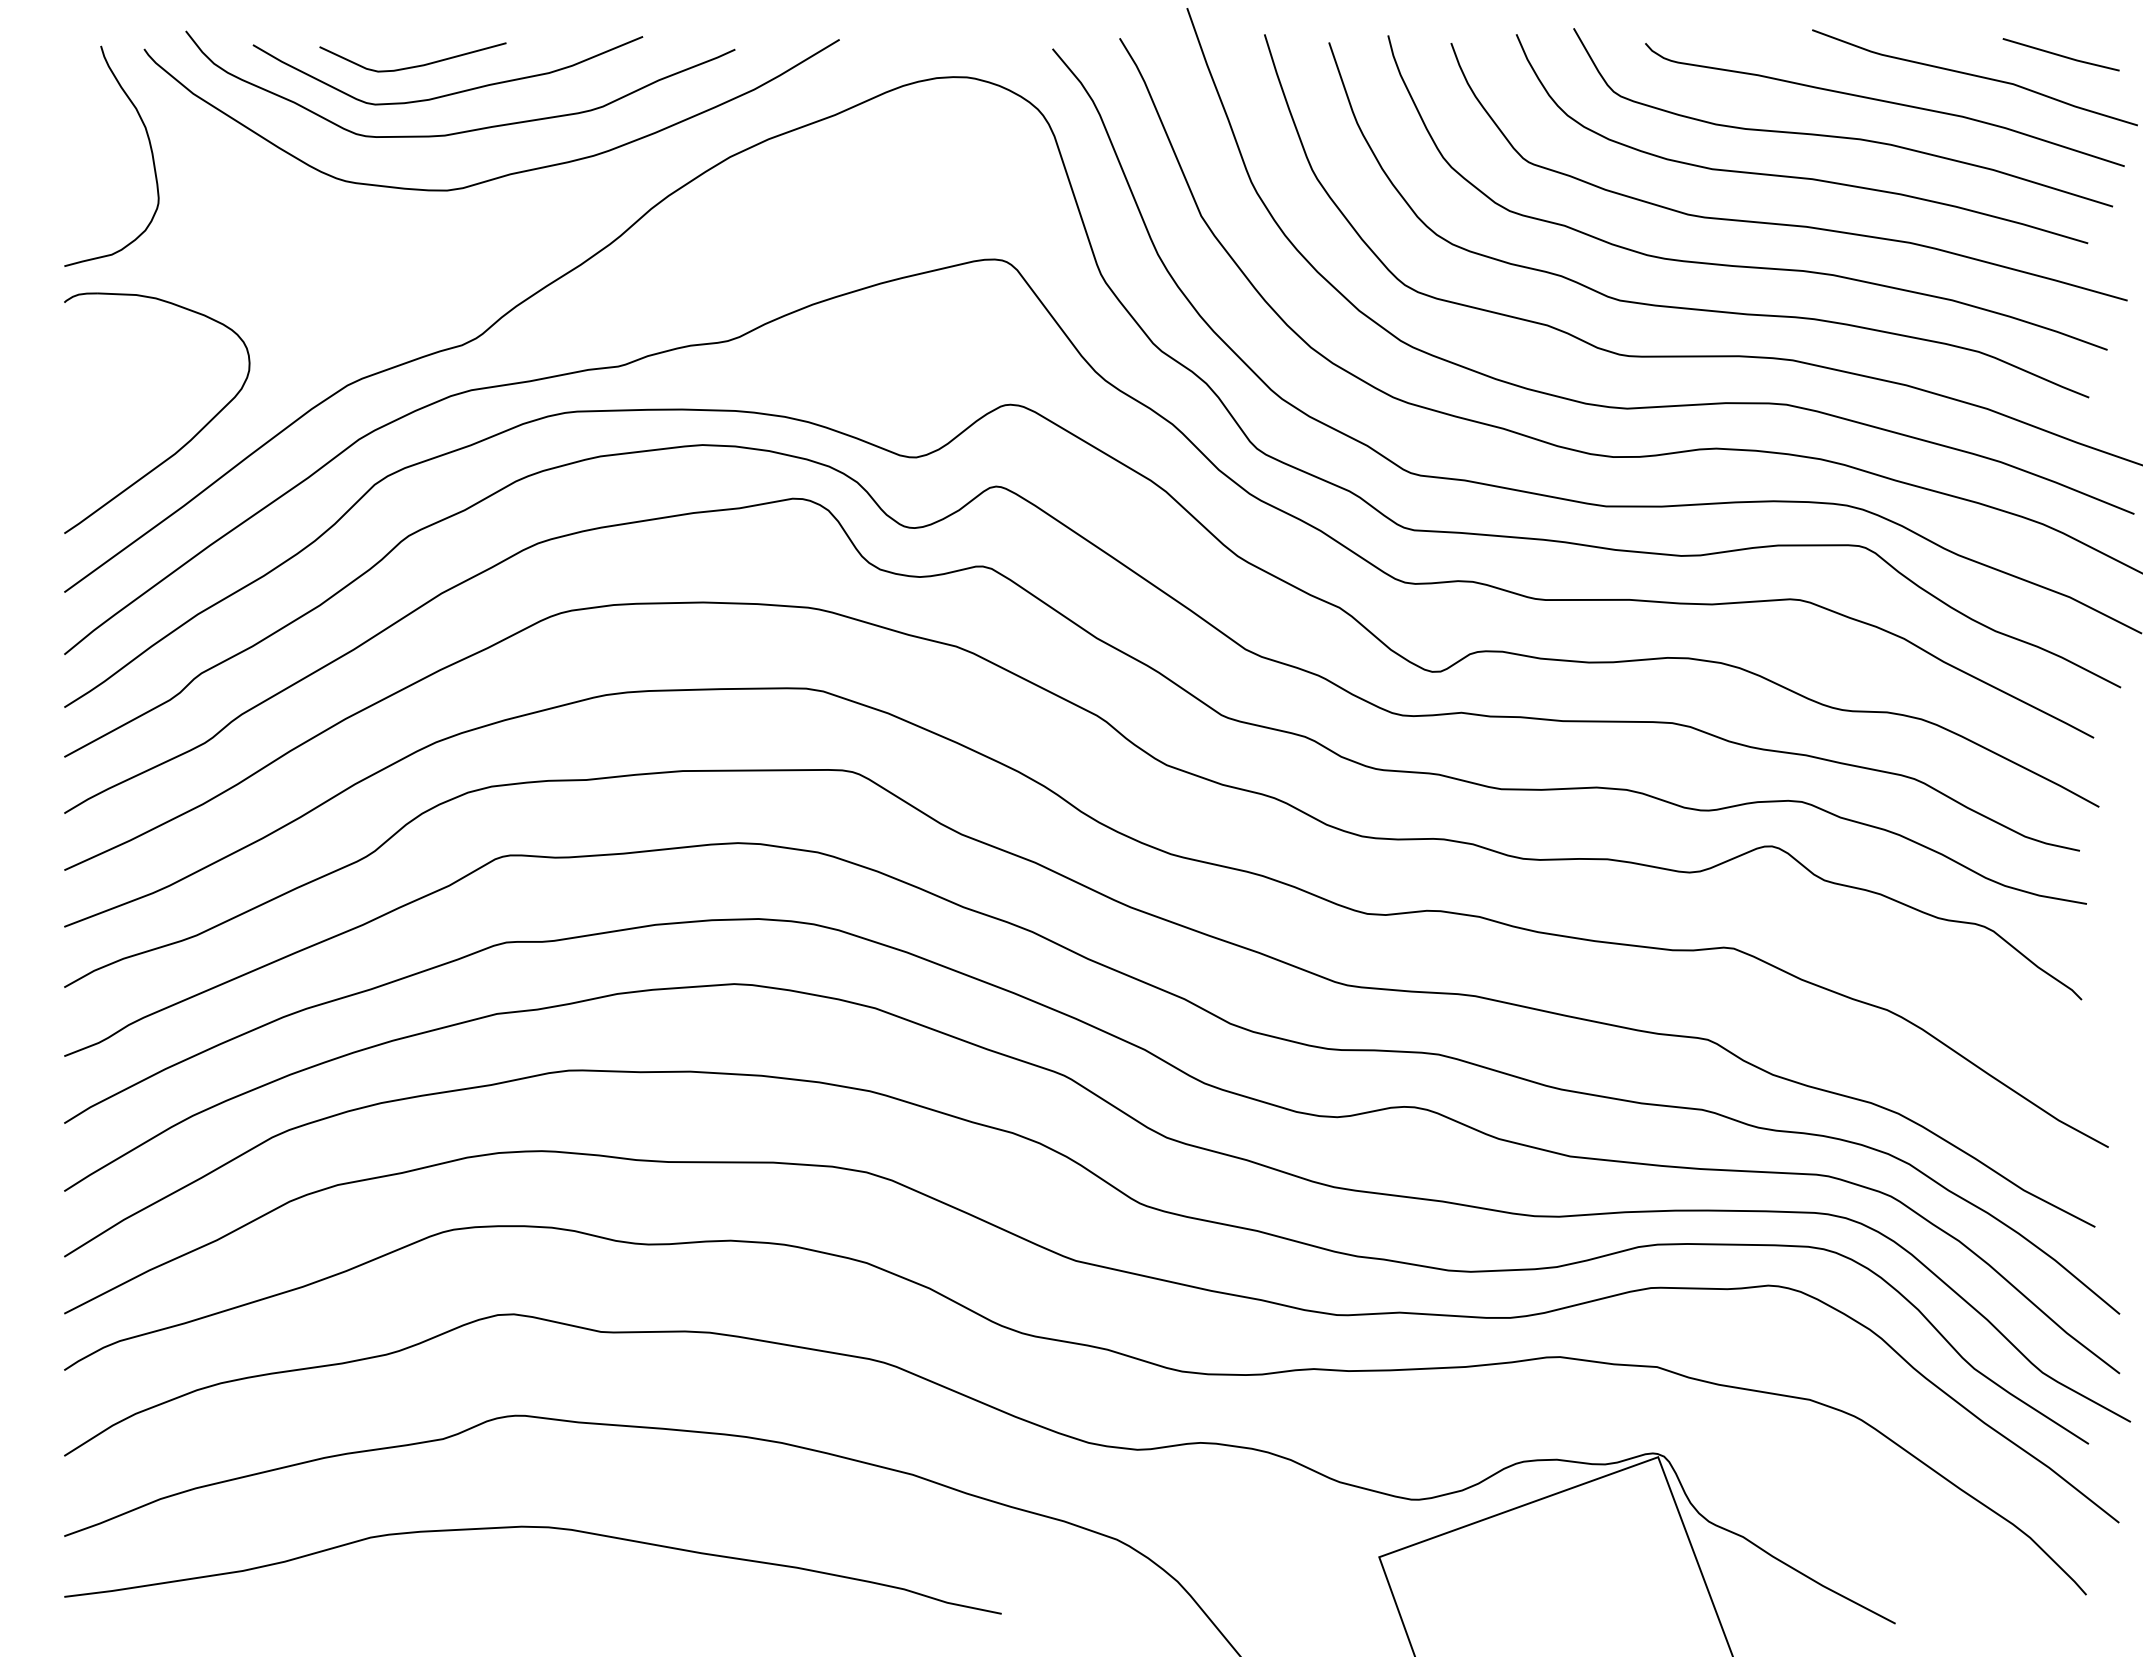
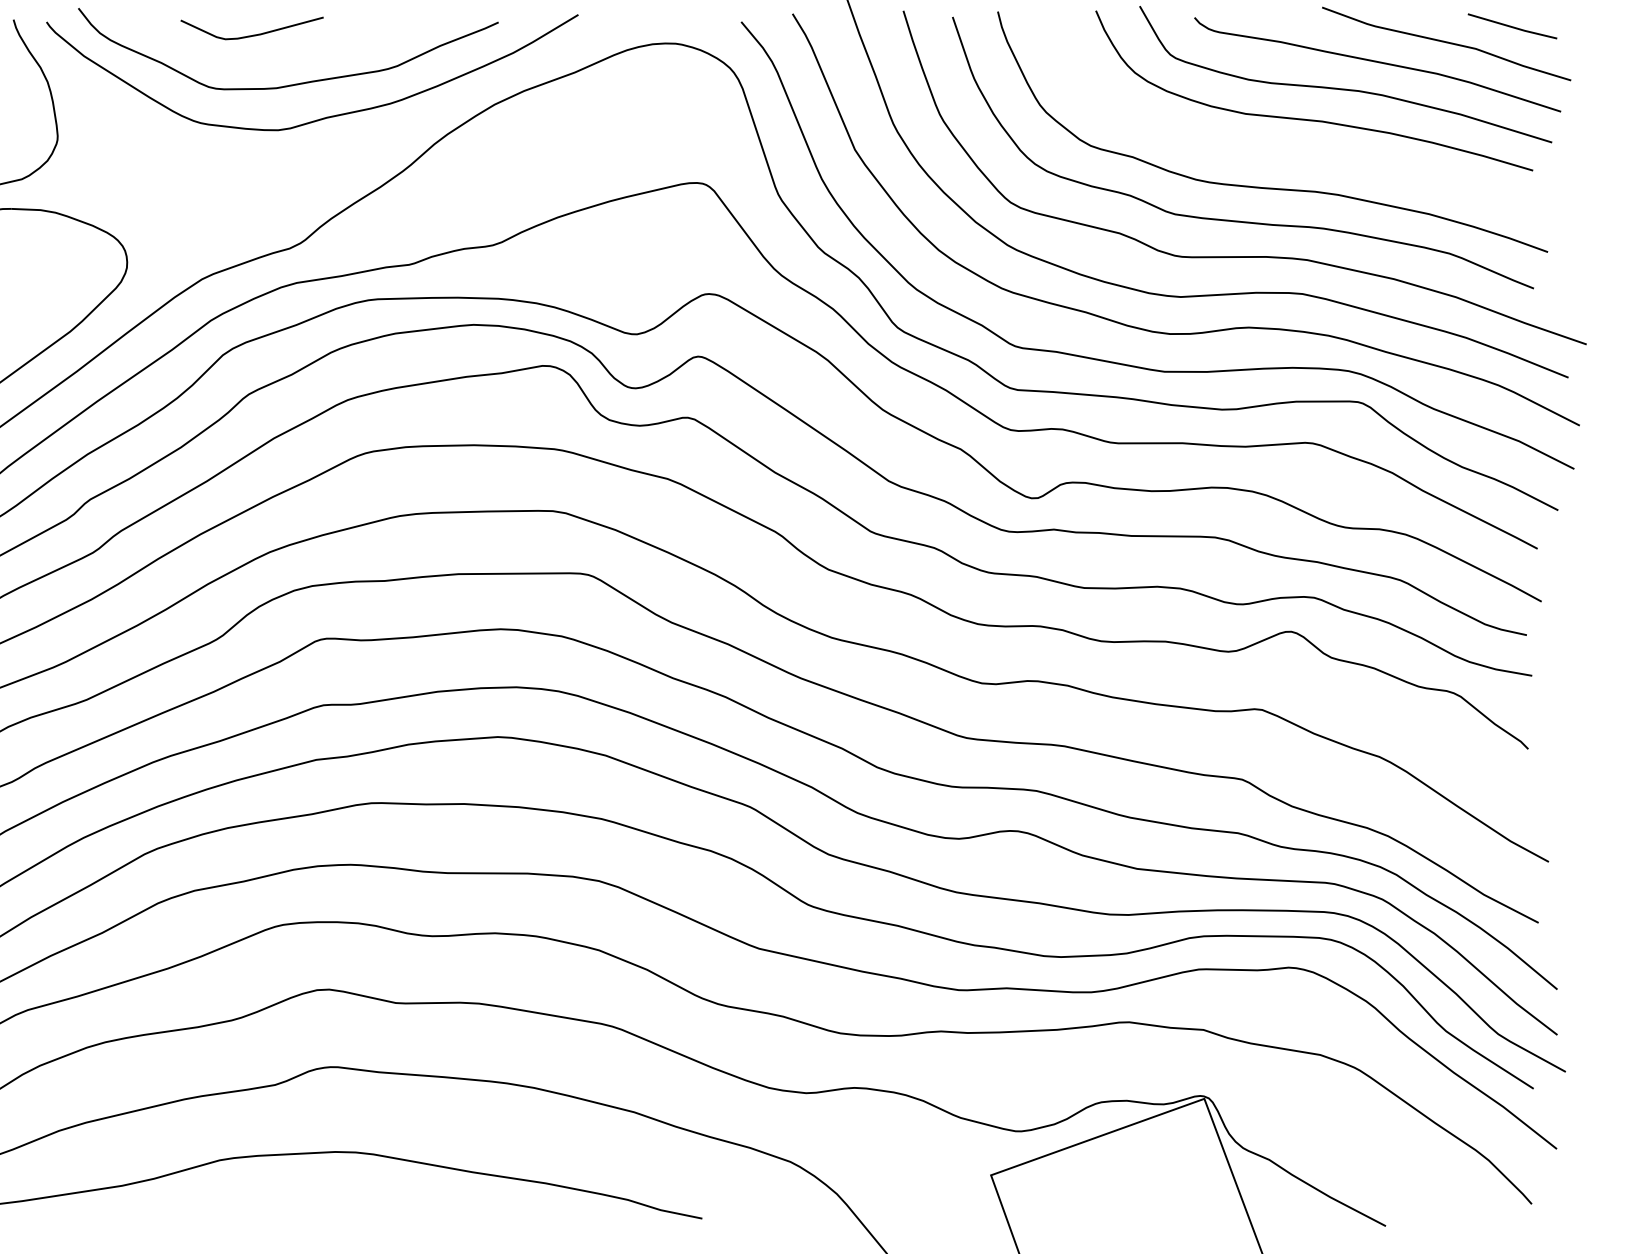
curve: (453, 92) -> (283, 55), removed
curve: (1784, 223) -> (1300, 155), removed

